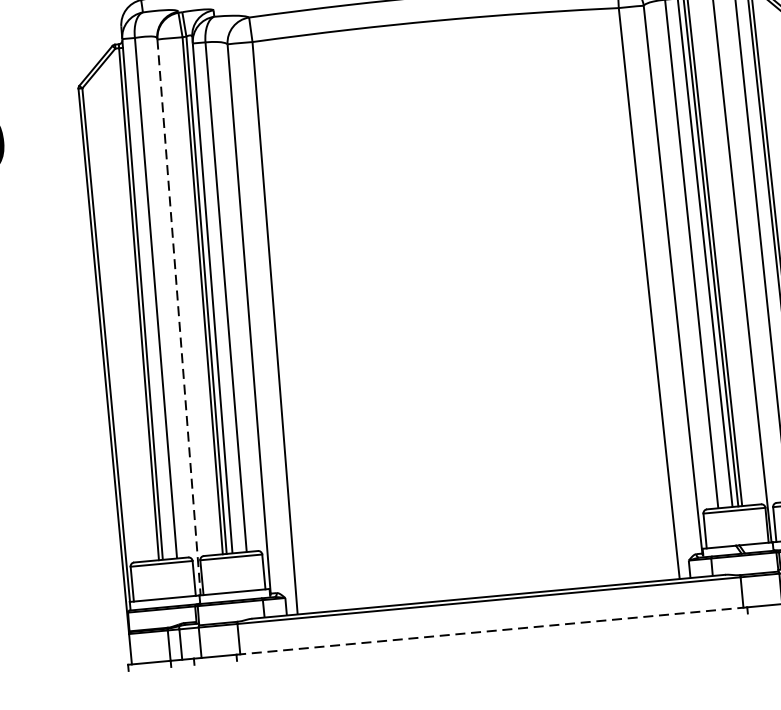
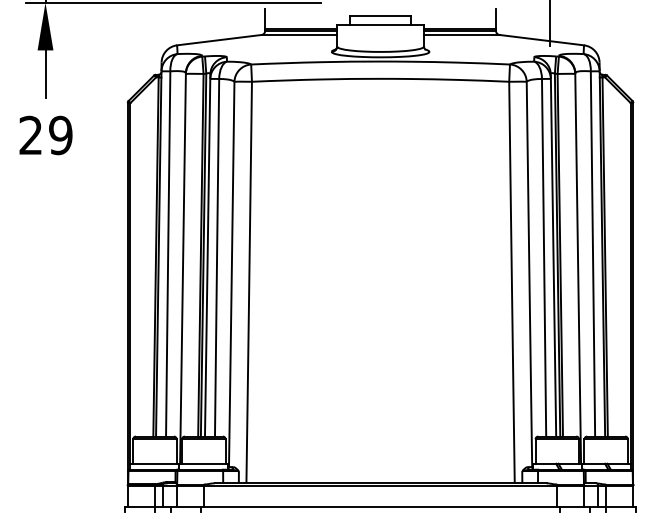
line: (179, 316) -> (183, 268), dashed -> solid
line: (491, 631) -> (380, 507), dashed -> solid

